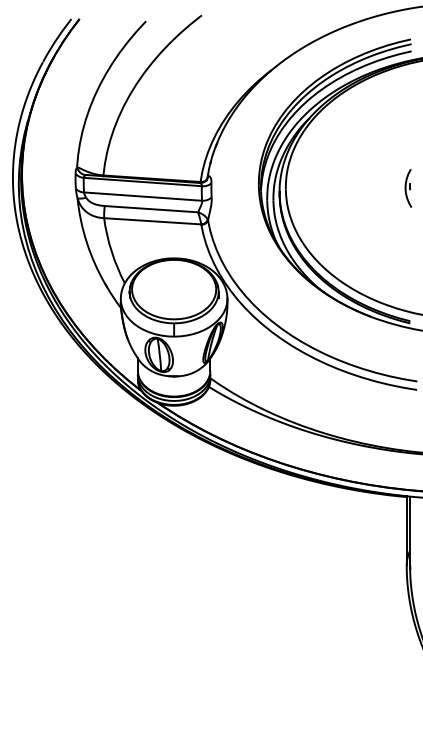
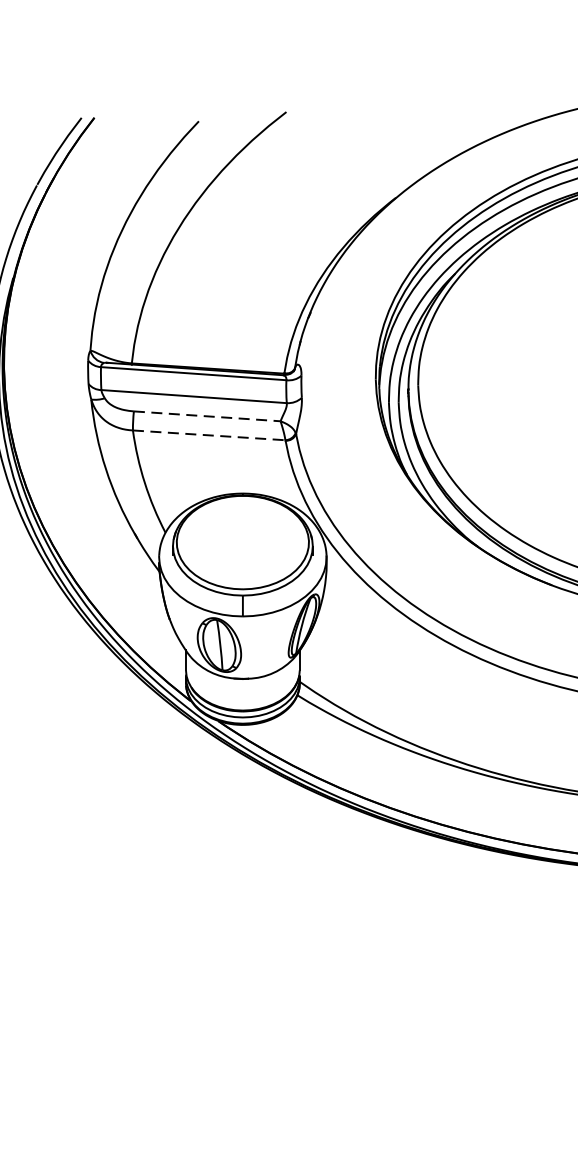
line: (151, 209) -> (207, 416), solid -> dashed
line: (152, 221) -> (208, 435), solid -> dashed

